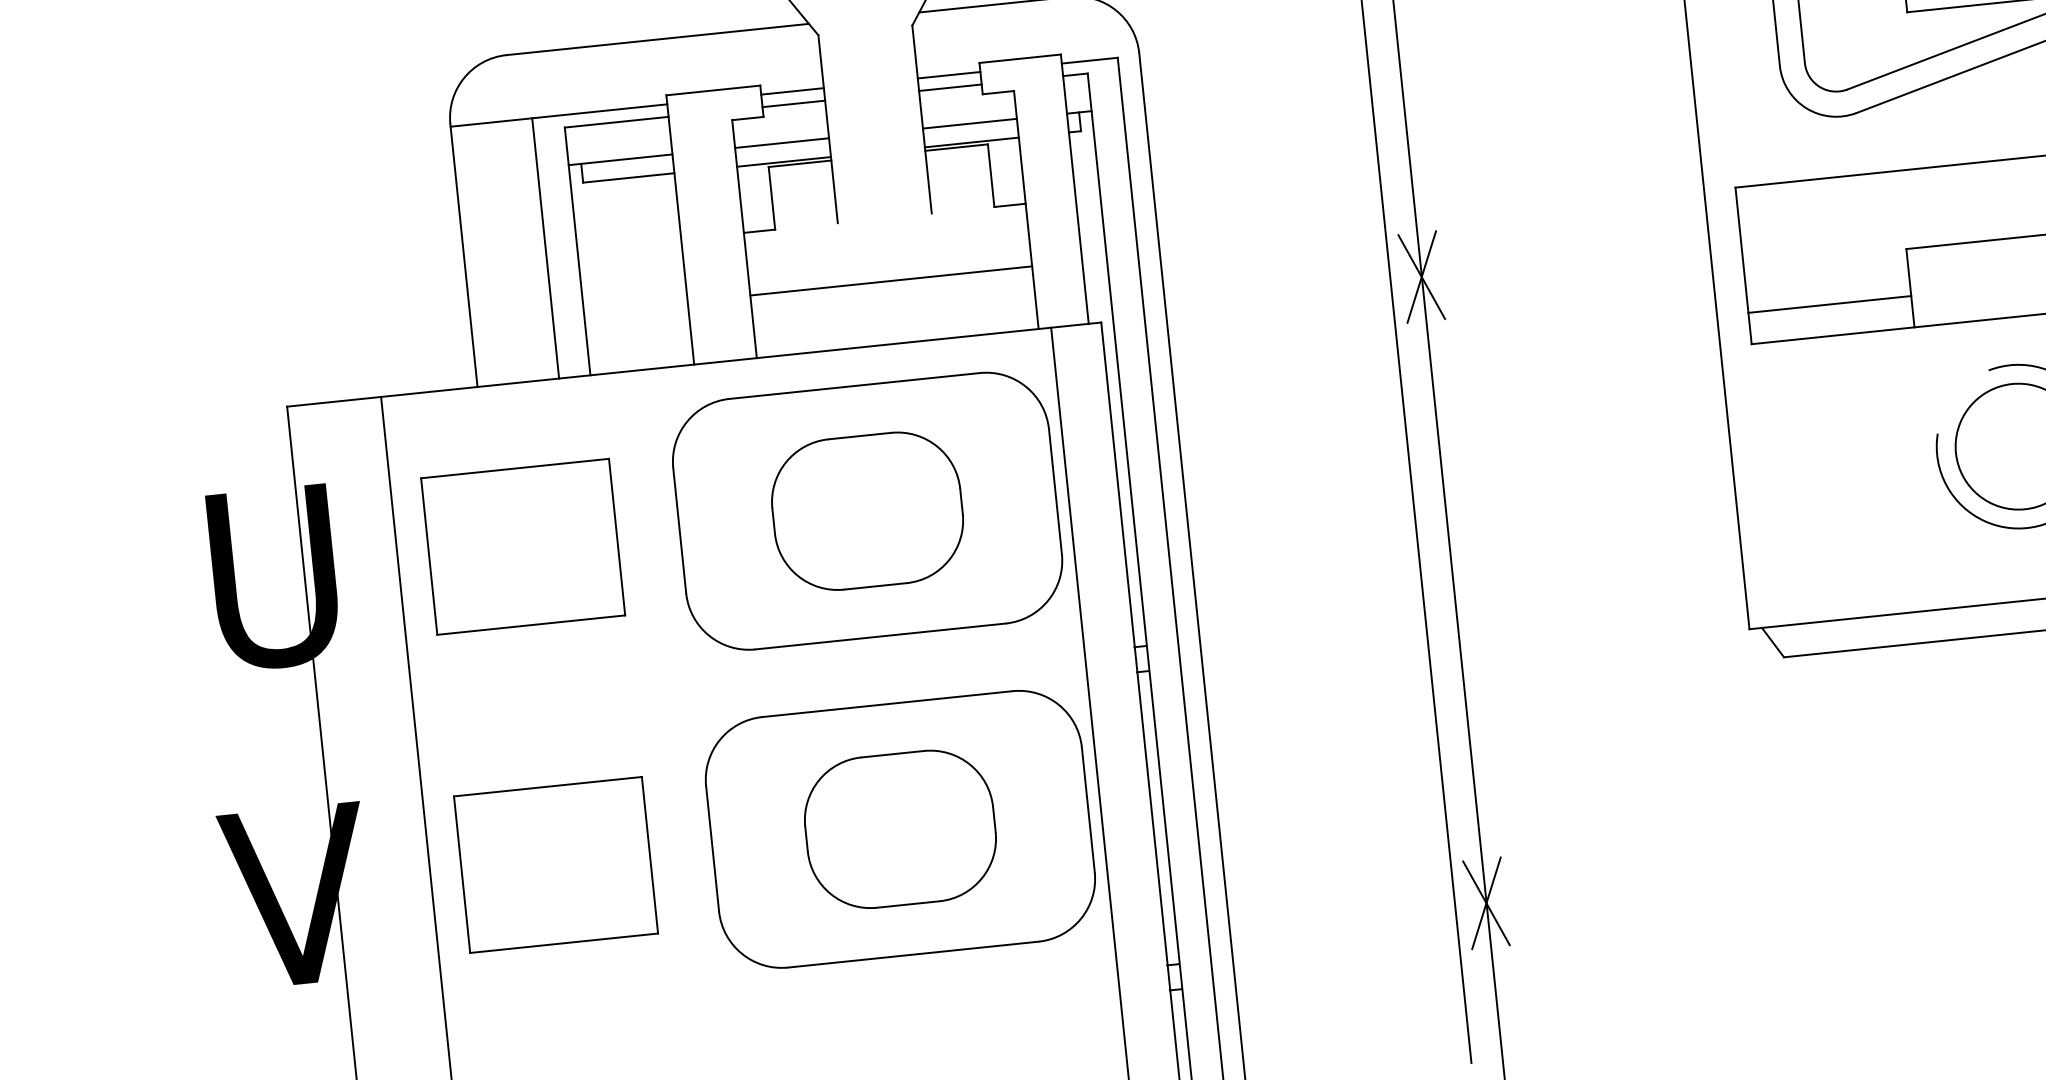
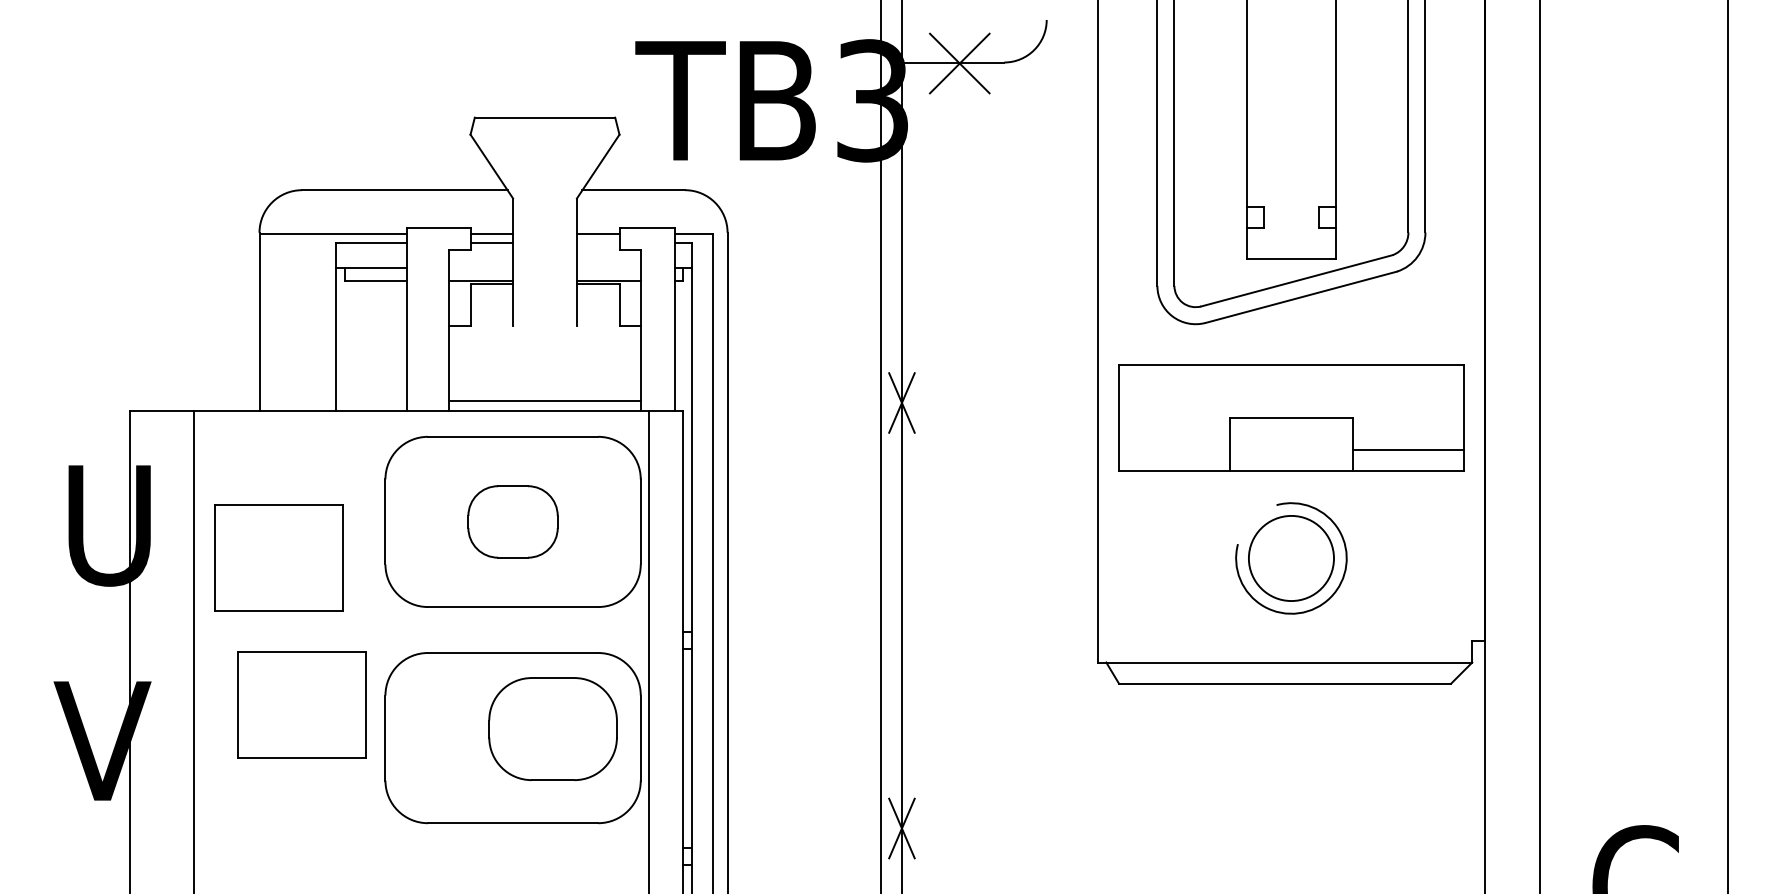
line: (949, 87) -> (597, 242), removed
line: (969, 123) -> (608, 268), removed
line: (782, 143) -> (481, 268), removed
line: (544, 247) -> (314, 322), removed
line: (890, 280) -> (544, 400), moved
line: (1829, 304) -> (1174, 449), removed
part: (866, 510) -> (512, 521), size x0.7
part: (522, 546) -> (278, 557), moved
part: (899, 828) -> (552, 728), moved
part: (555, 864) -> (301, 704), moved

